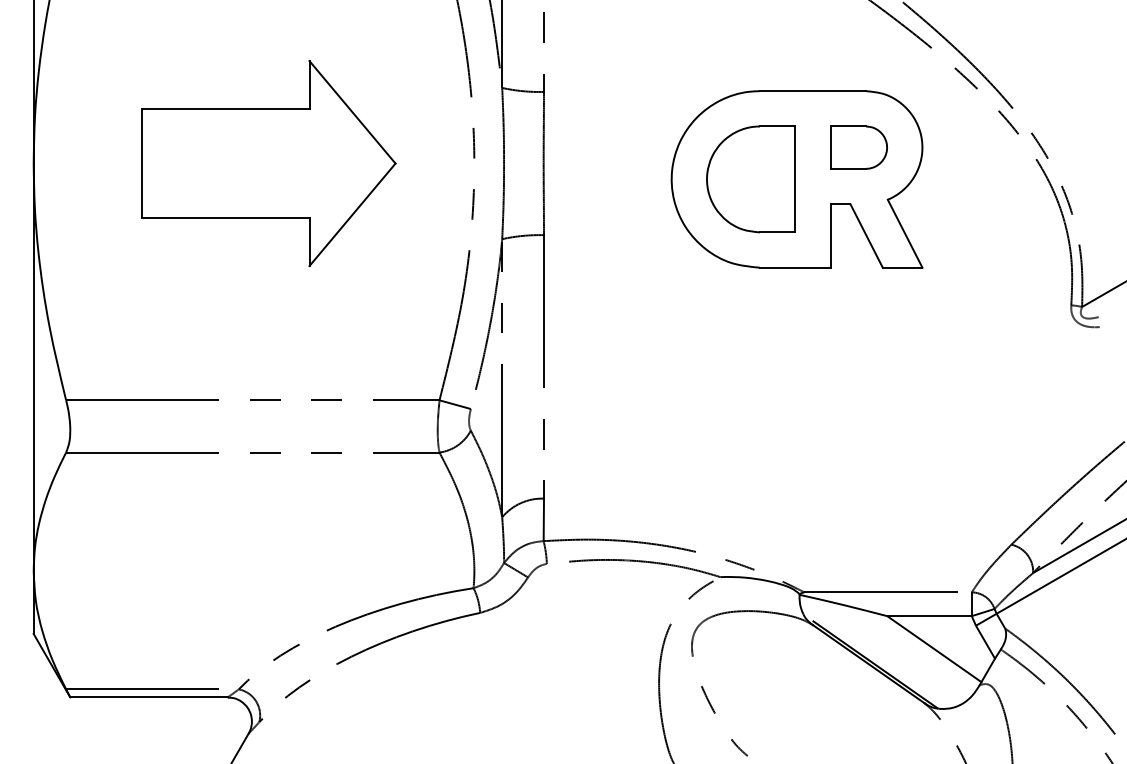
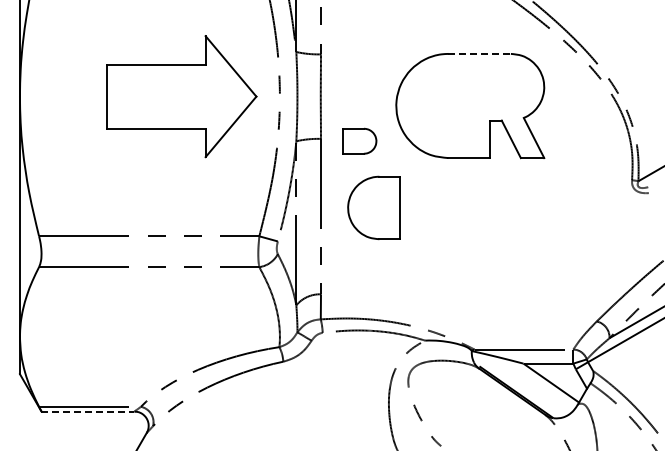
line: (814, 90) -> (480, 53), solid -> dashed
part: (858, 146) -> (359, 140), moved
part: (268, 163) -> (181, 96), moved
part: (749, 178) -> (373, 207), moved
line: (149, 697) -> (88, 411), solid -> dashed

